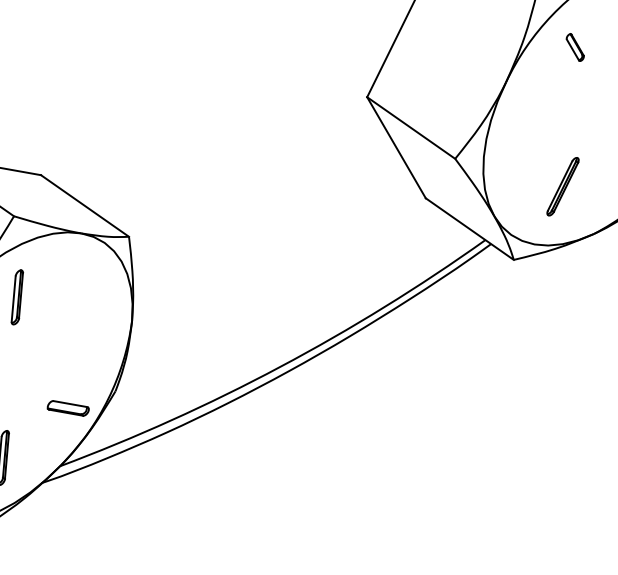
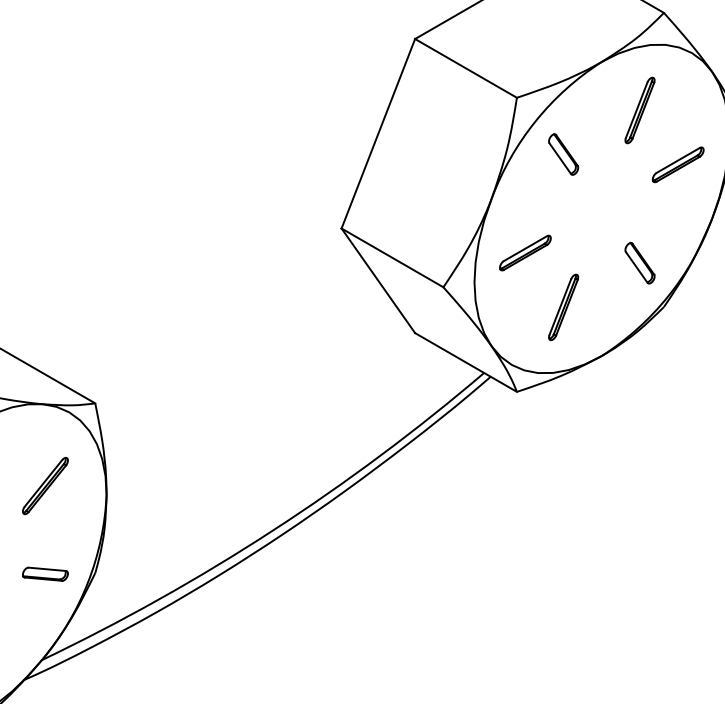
part: (575, 47) -> (563, 154), size x1.43
part: (532, 133) -> (525, 252), added
part: (77, 308) -> (45, 486), added
part: (68, 407) -> (45, 573), moved

